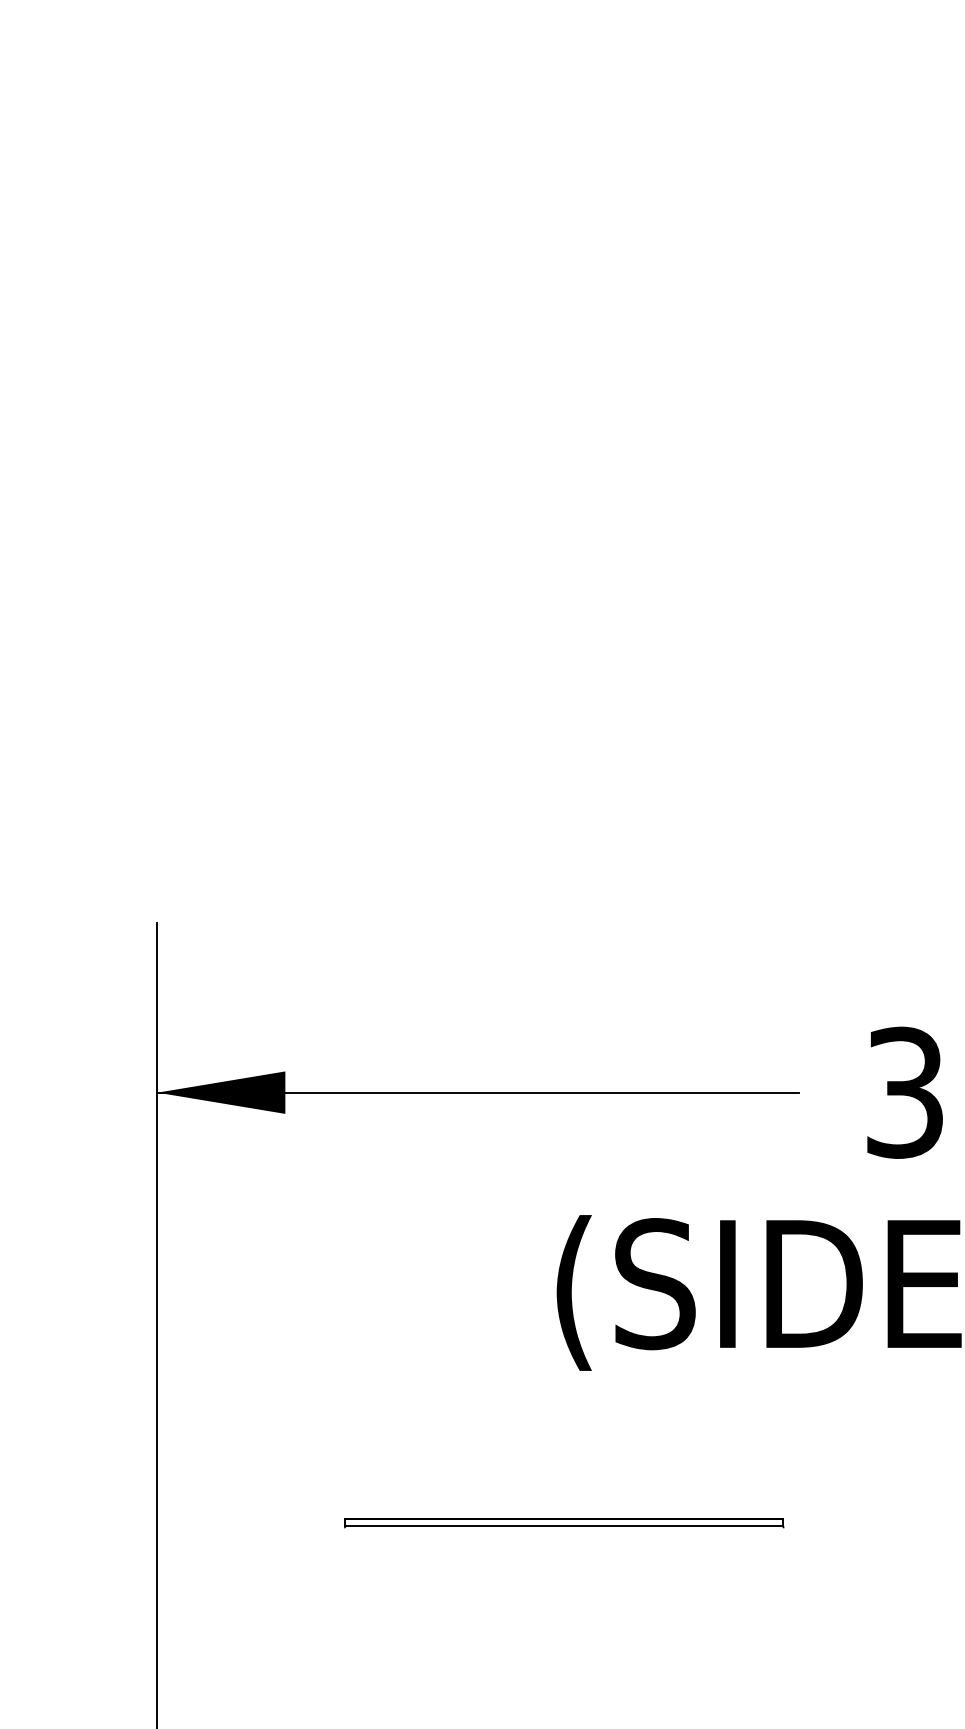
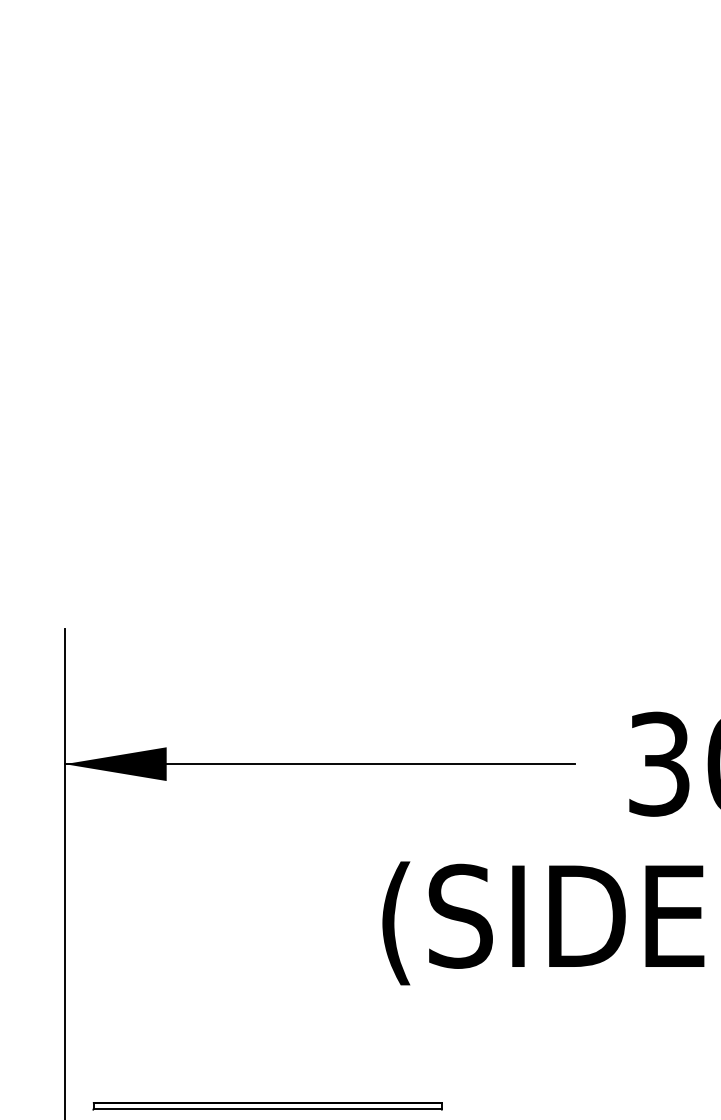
part: (564, 1523) -> (267, 1106), moved

